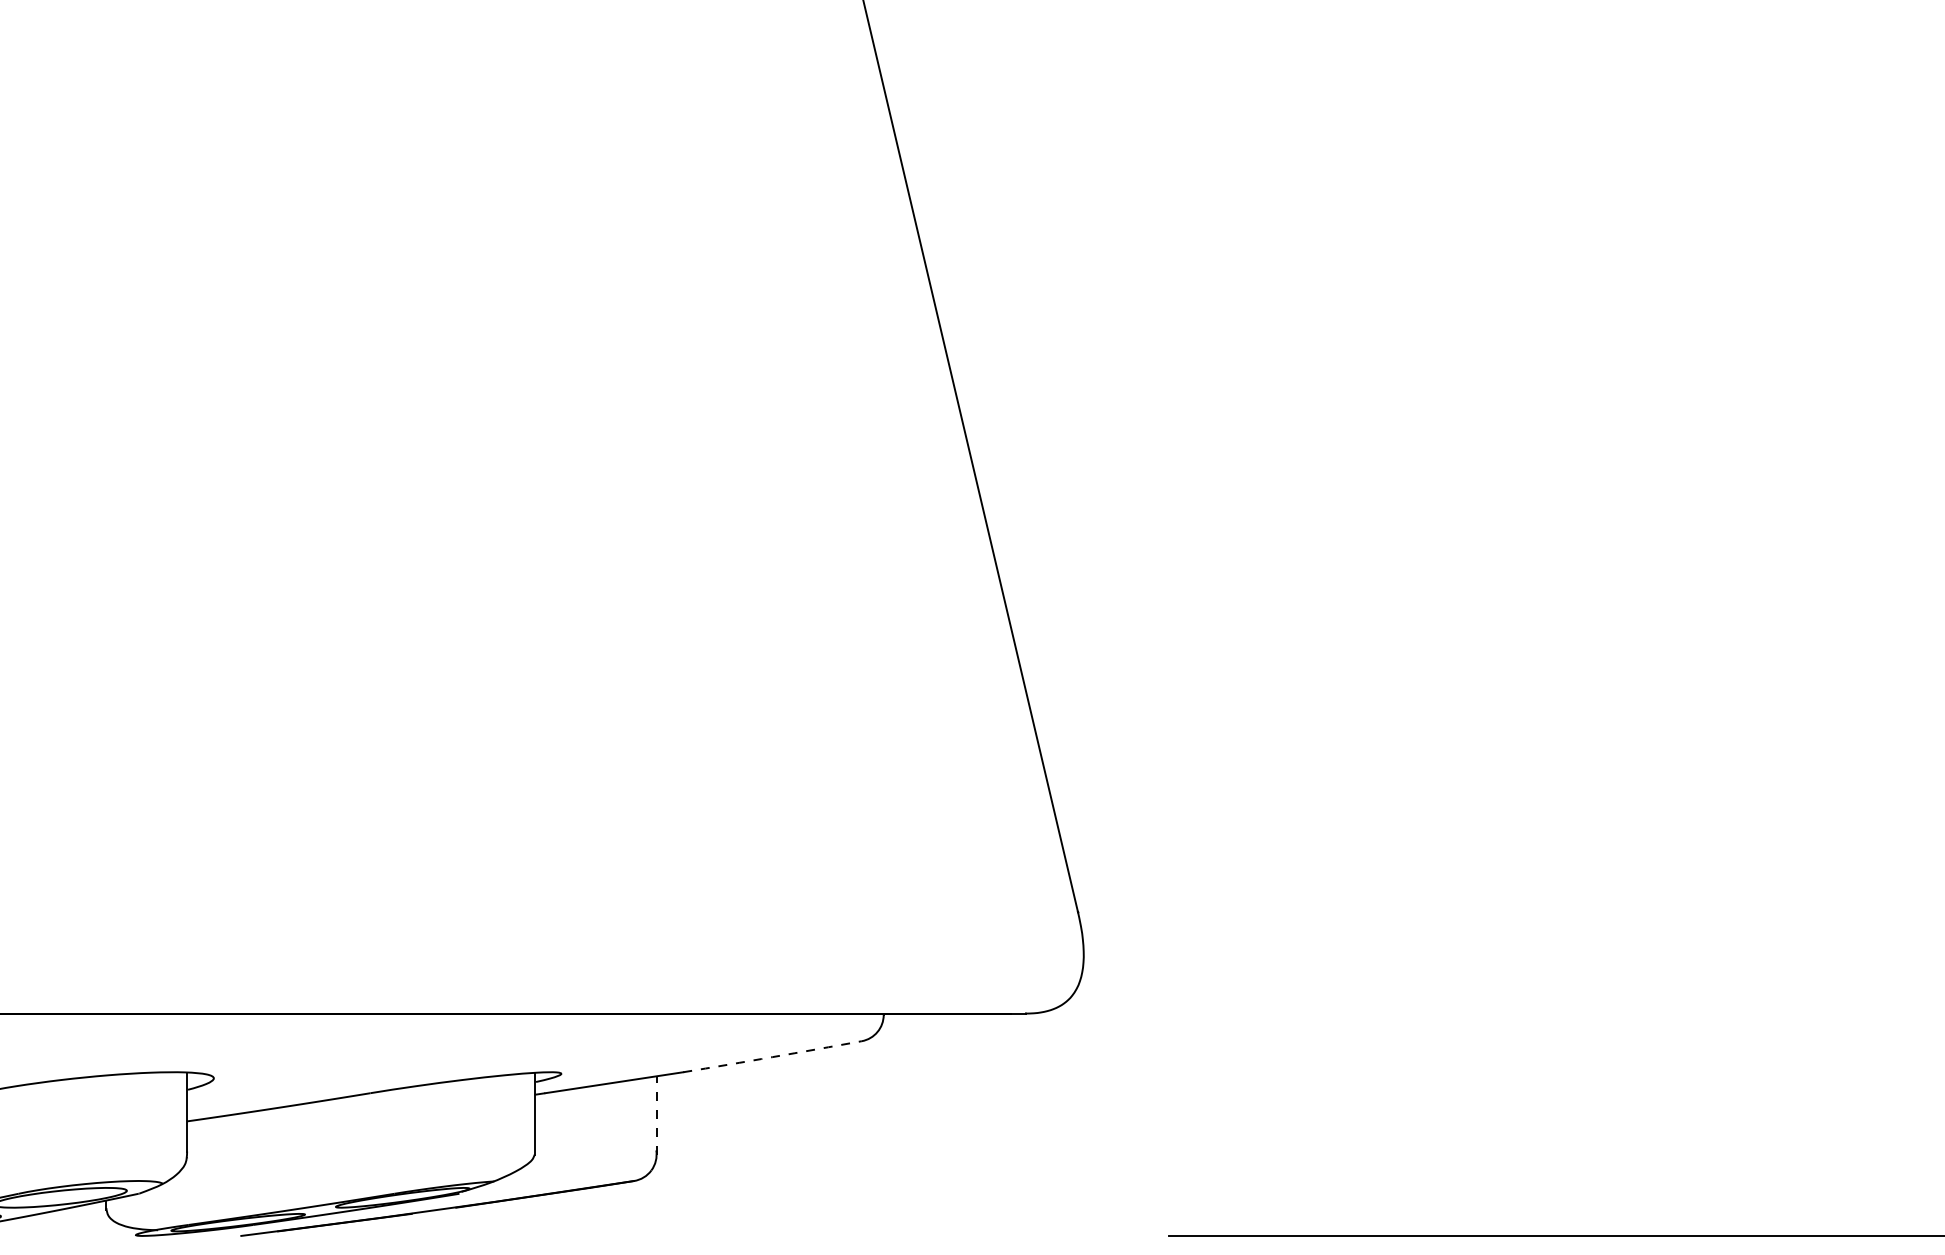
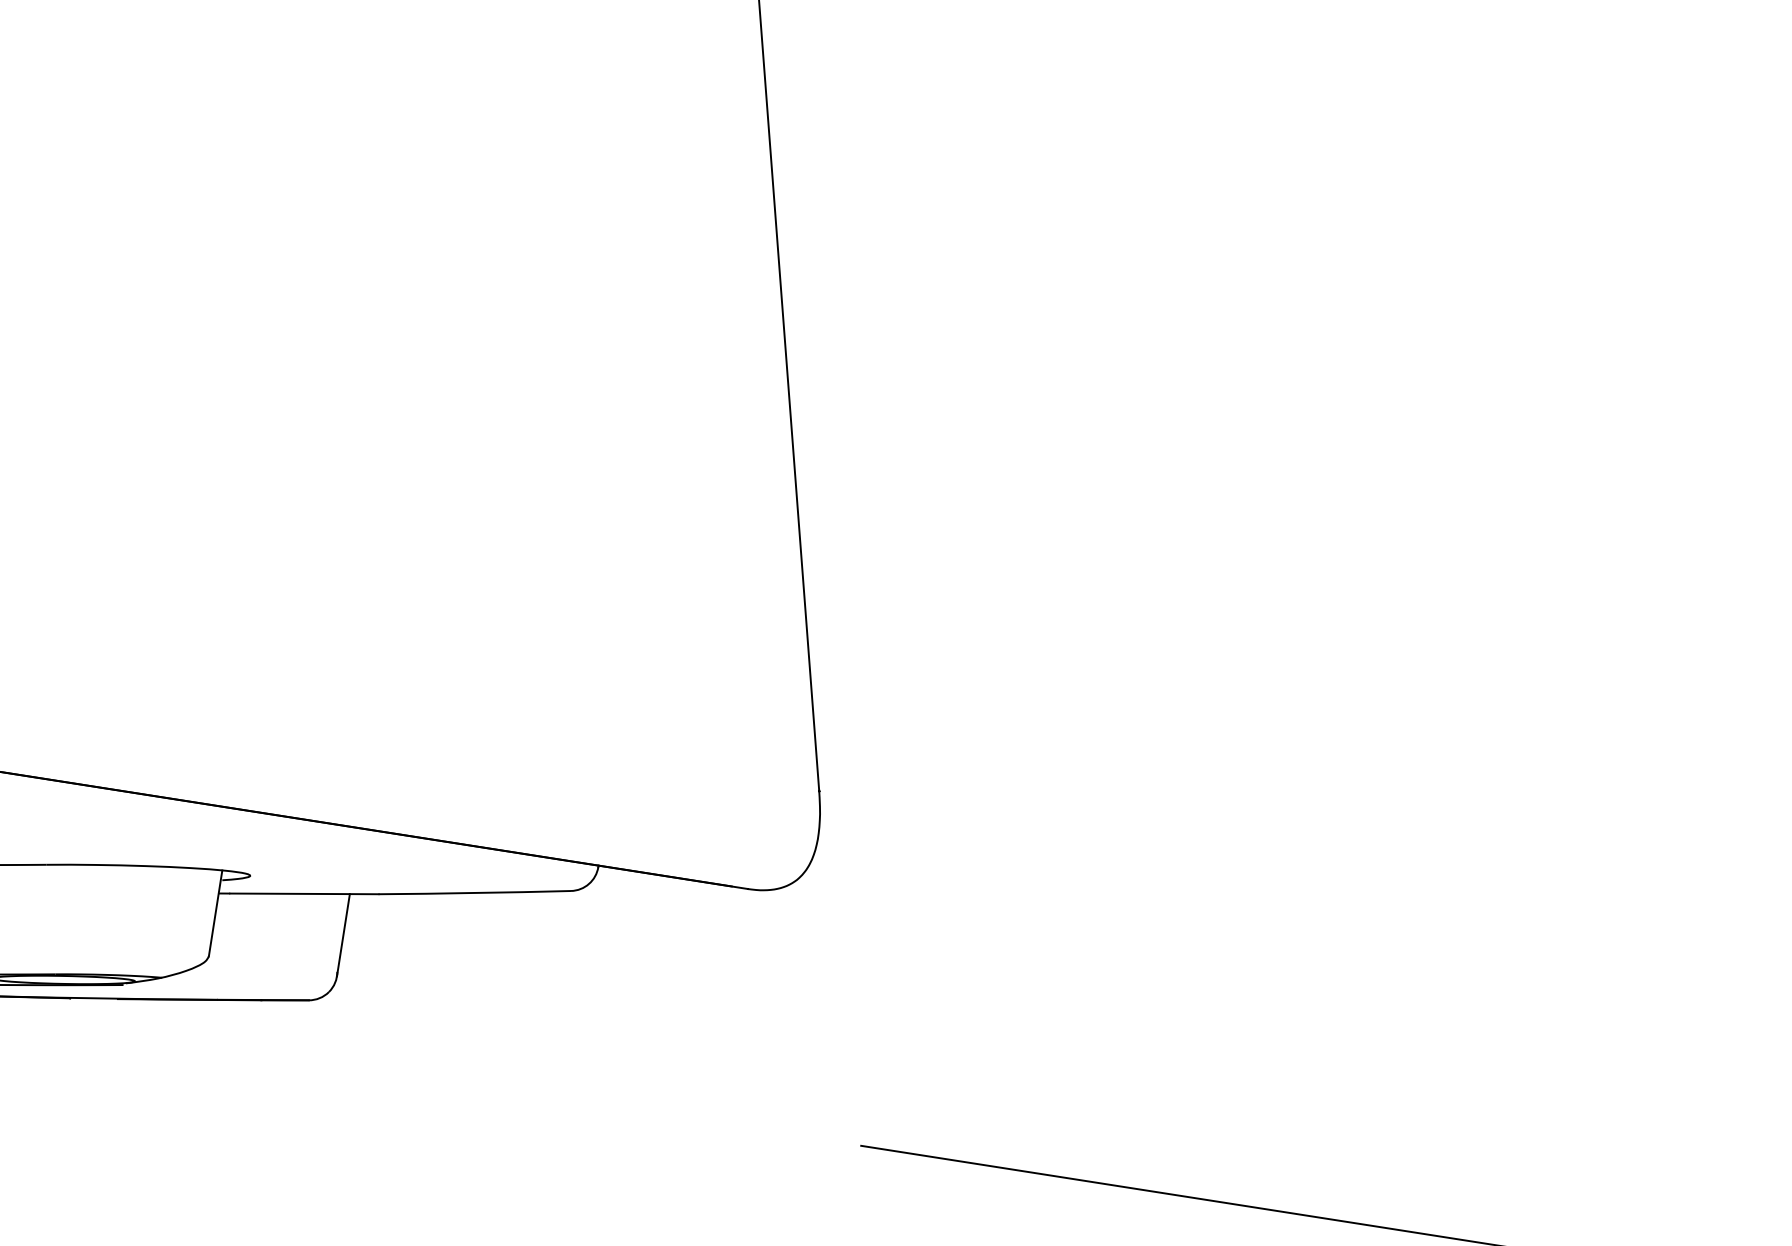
arc: (772, 1057) -> (474, 893), dashed -> solid
line: (656, 1114) -> (343, 934), dashed -> solid

